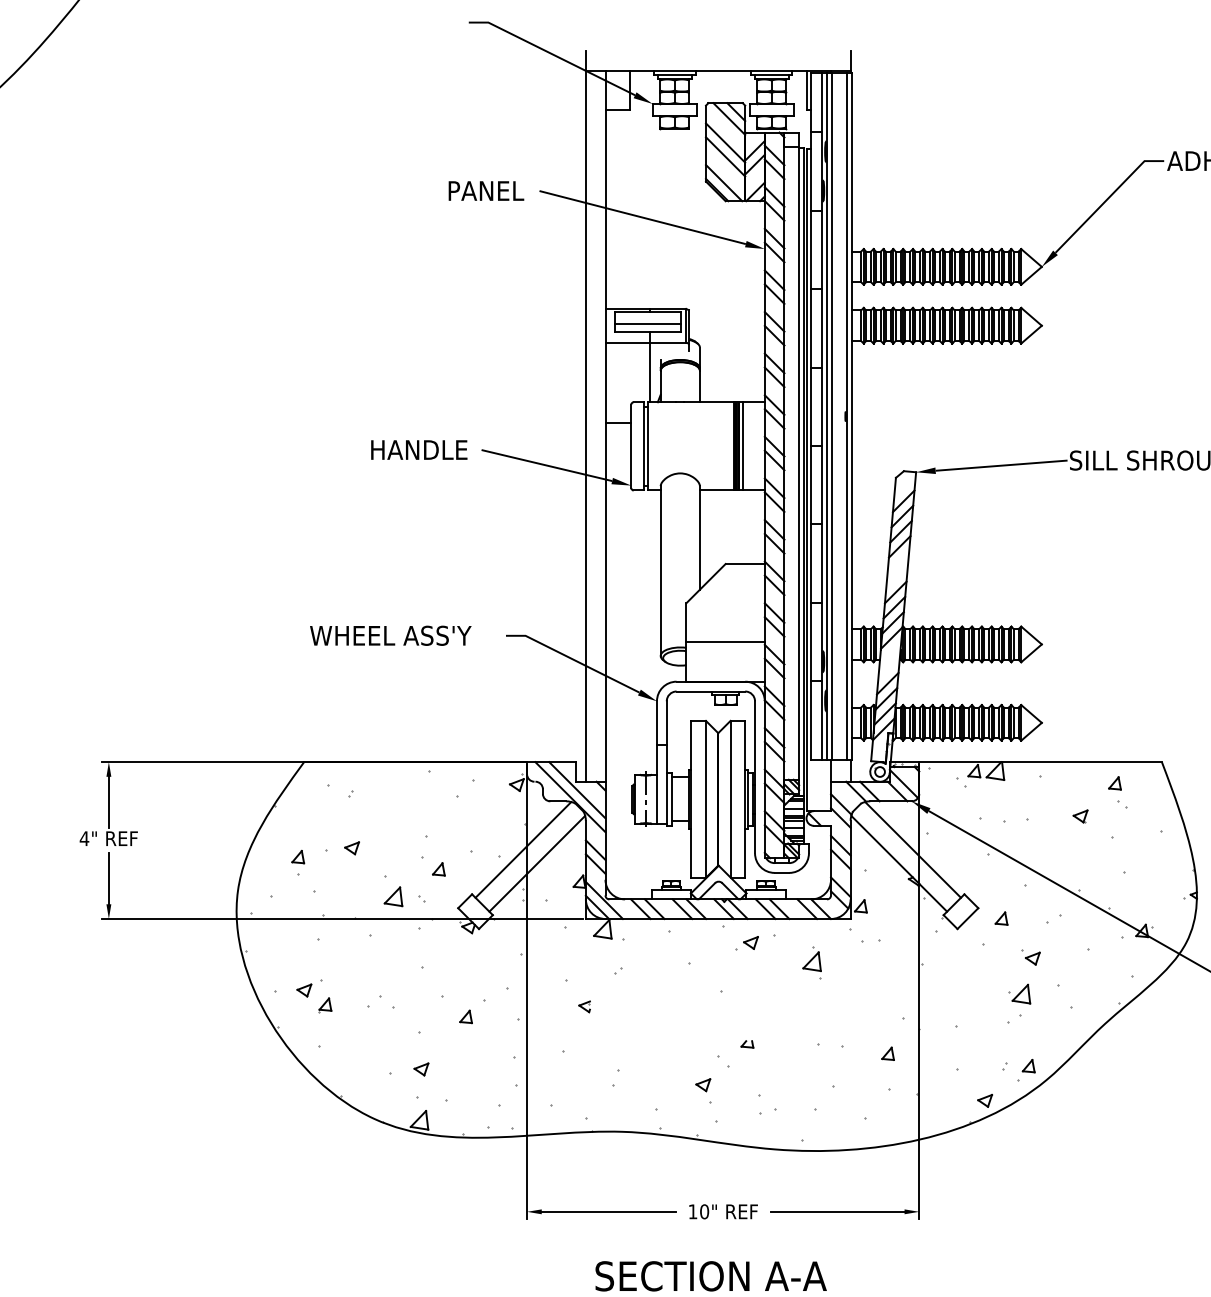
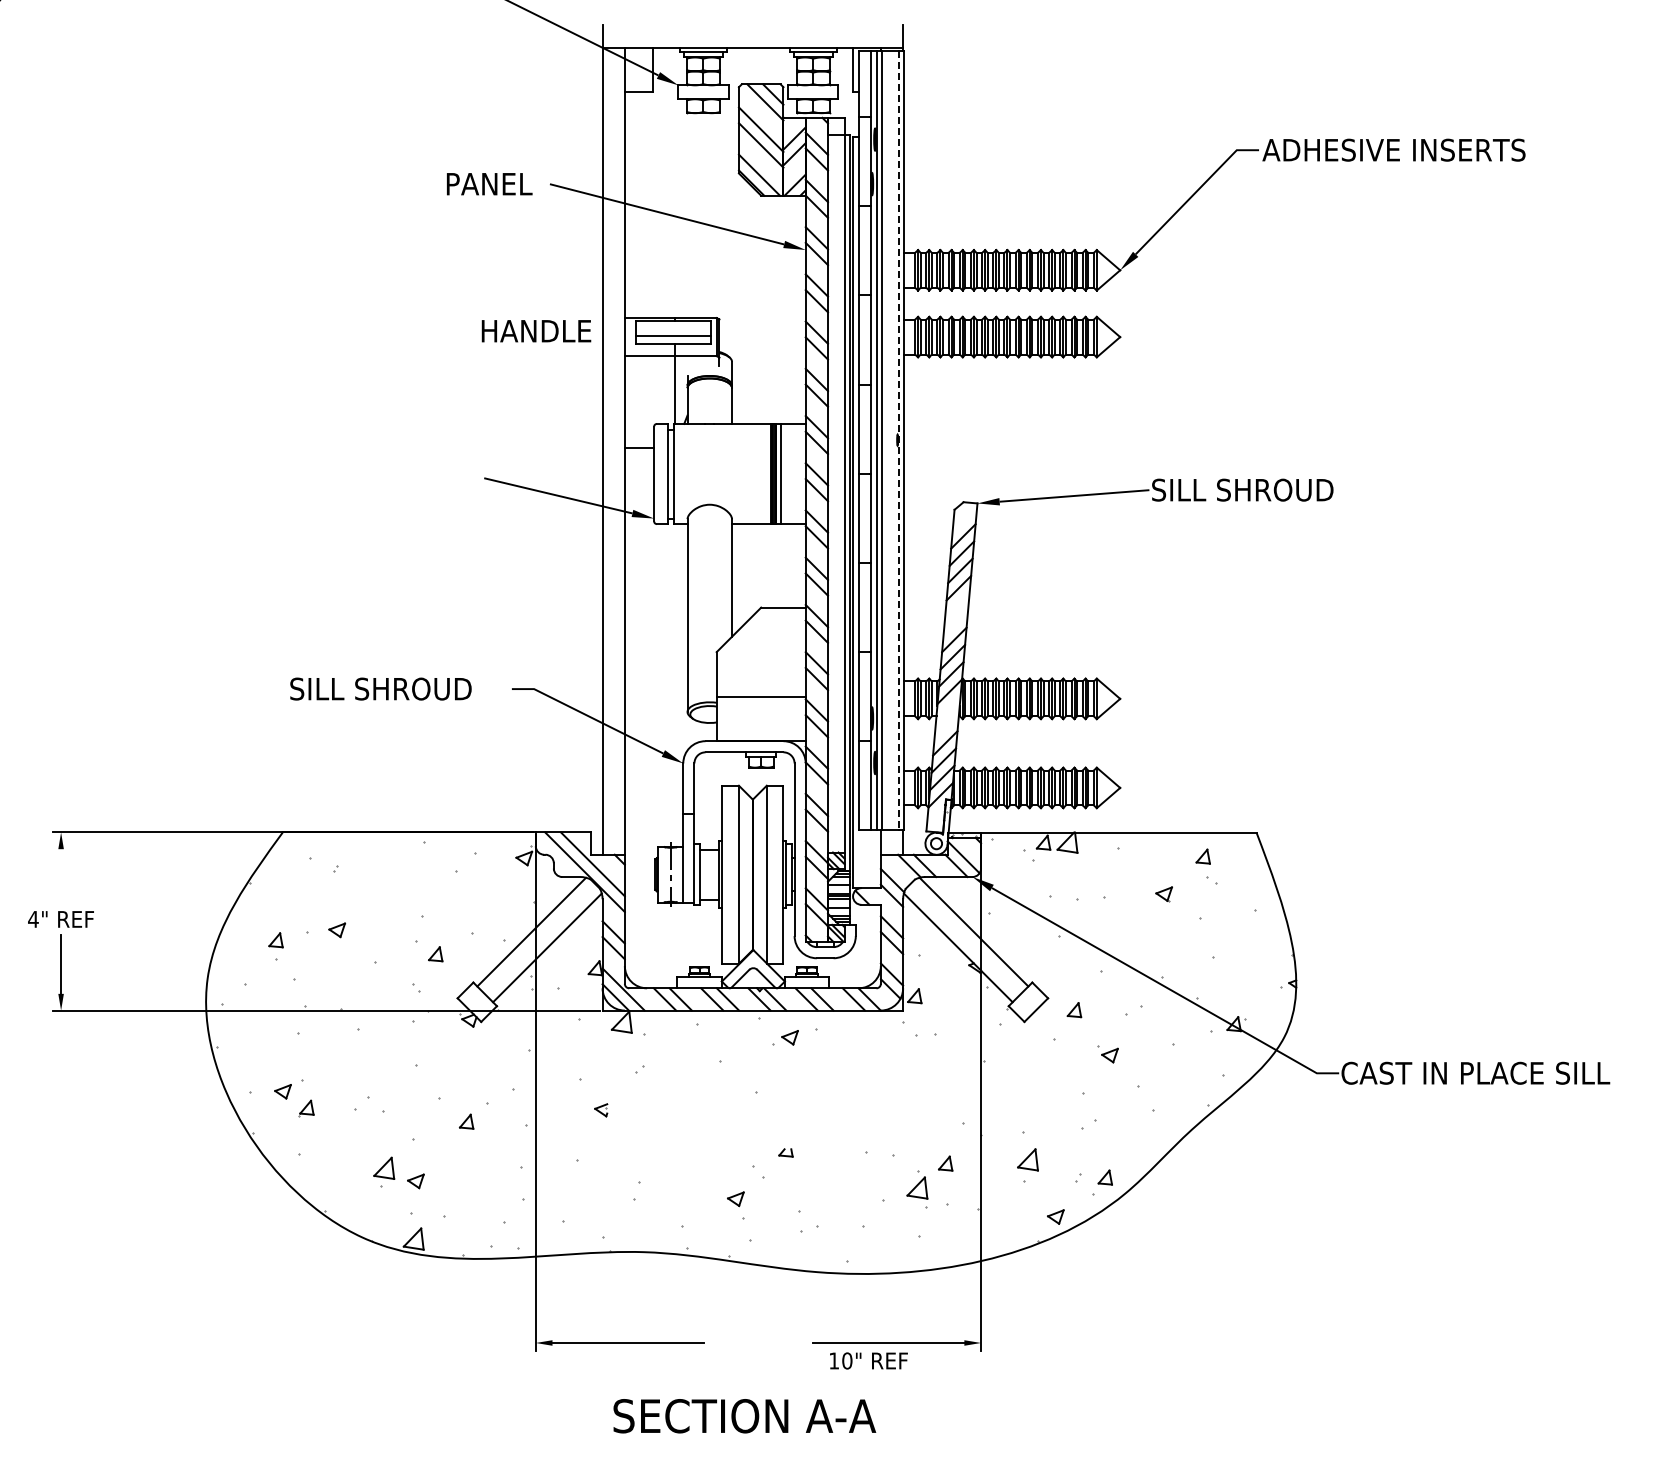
line: (846, 416) -> (898, 440), solid -> dashed
text: (419, 450) -> (536, 331), moved
text: (390, 635) -> (380, 688), WHEEL ASS'Y -> SILL SHROUD
line: (109, 802) -> (61, 878), removed
part: (393, 896) -> (384, 1167), moved
part: (812, 962) -> (917, 1189), moved
part: (1020, 993) -> (1027, 1159), moved
text: (723, 1211) -> (868, 1360), moved

